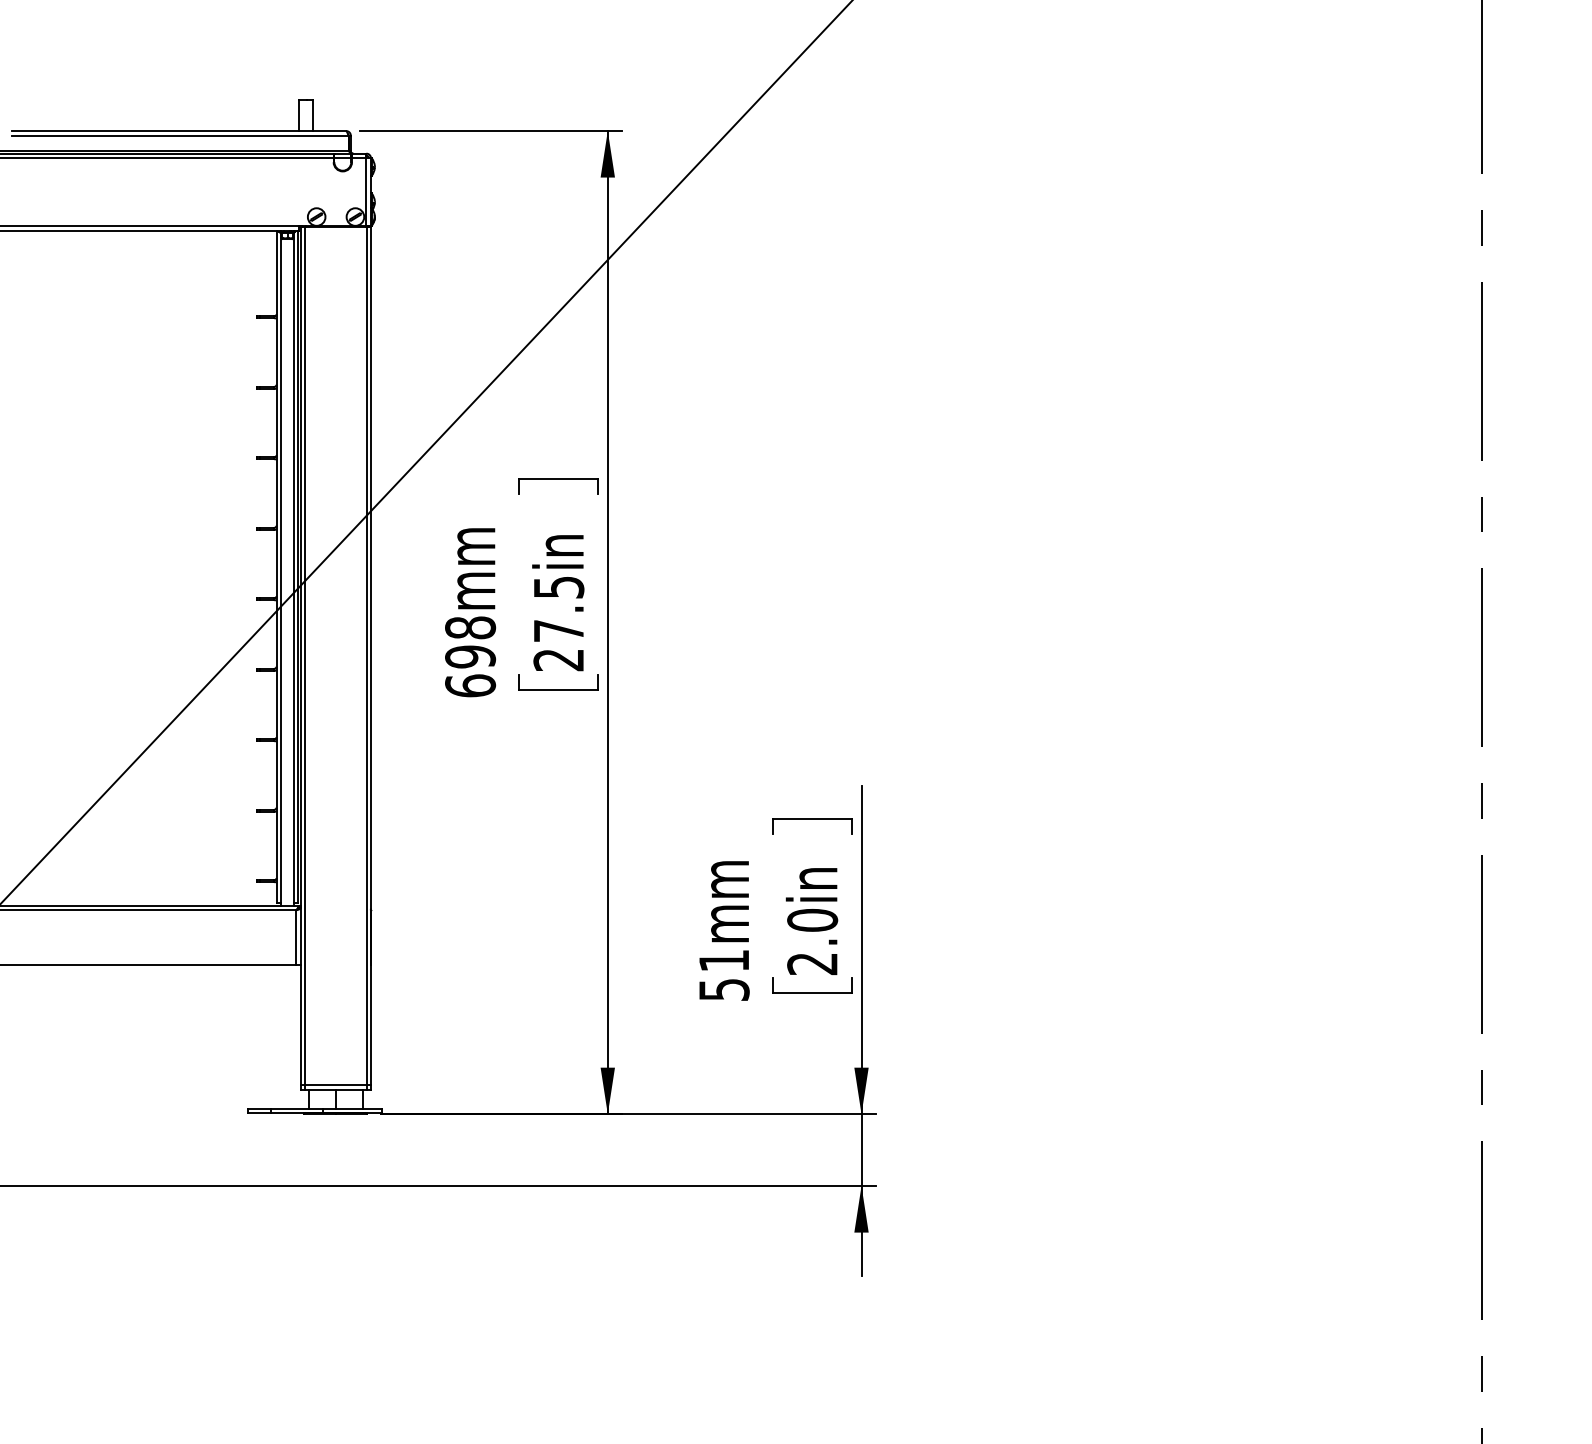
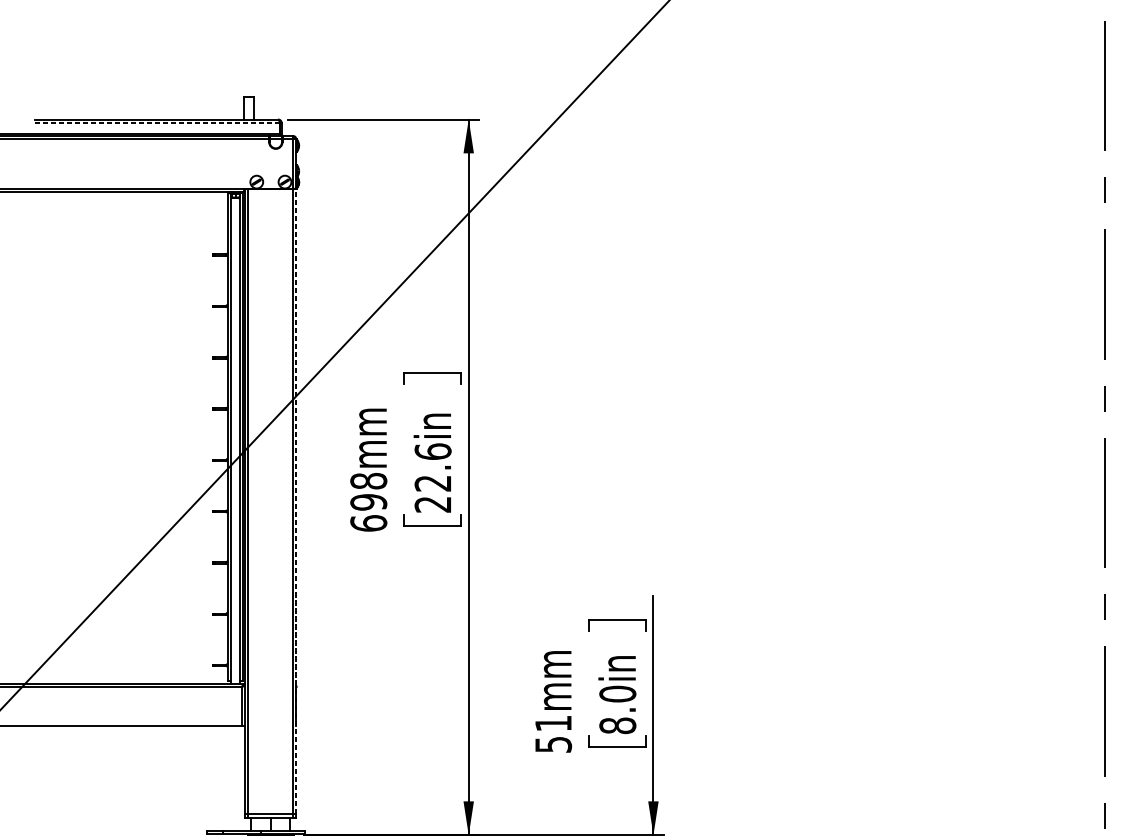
line: (180, 135) -> (157, 122), solid -> dashed
text: (558, 608) -> (432, 467), 27.5in -> 22.6in
line: (371, 655) -> (296, 501), solid -> dashed
text: (812, 963) -> (617, 725), 2.0in -> 8.0in

